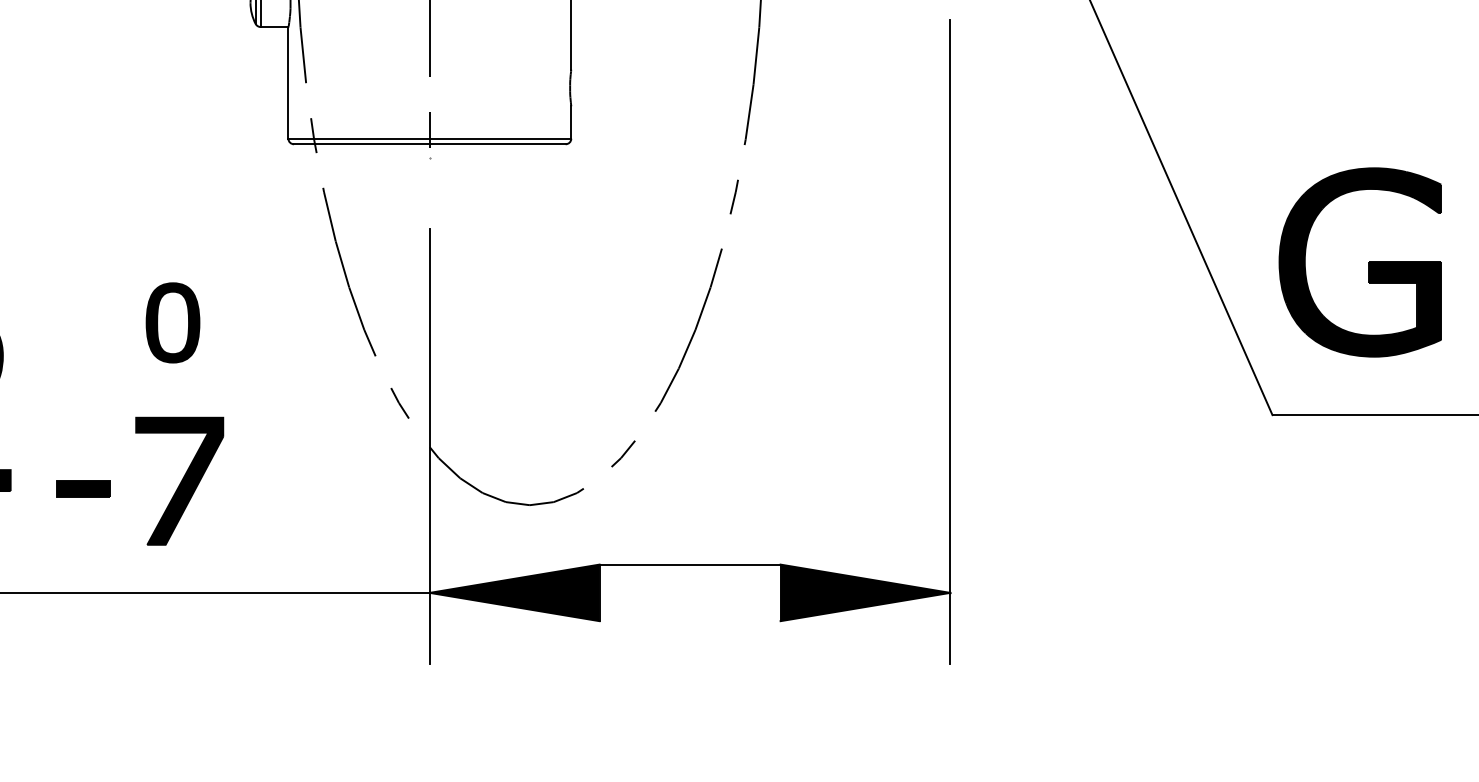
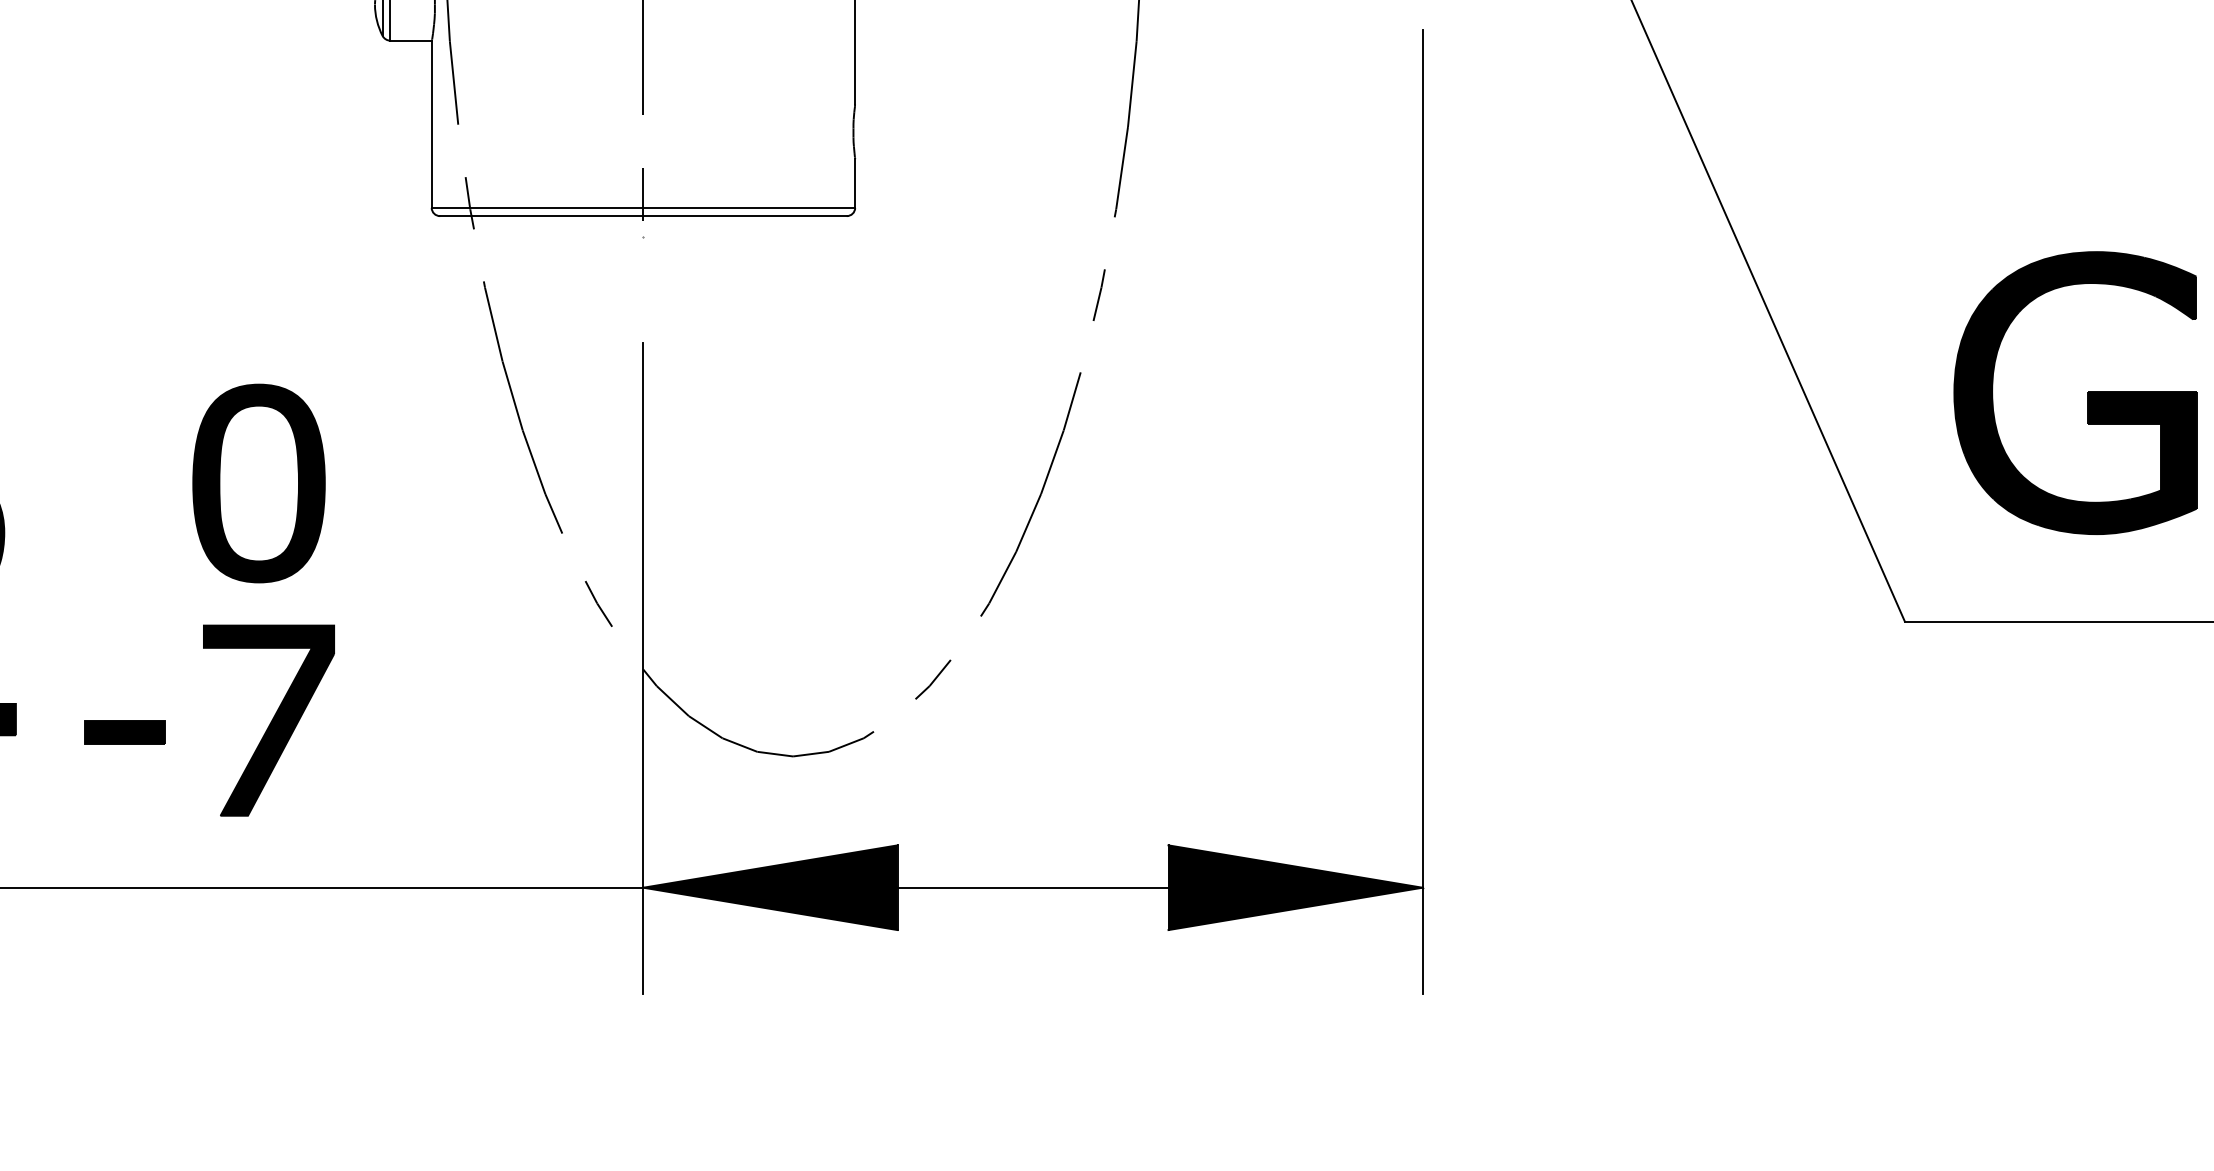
part: (1368, 262) -> (2087, 393), moved
part: (172, 322) -> (258, 482), size x1.67
line: (689, 564) -> (1032, 887), moved

